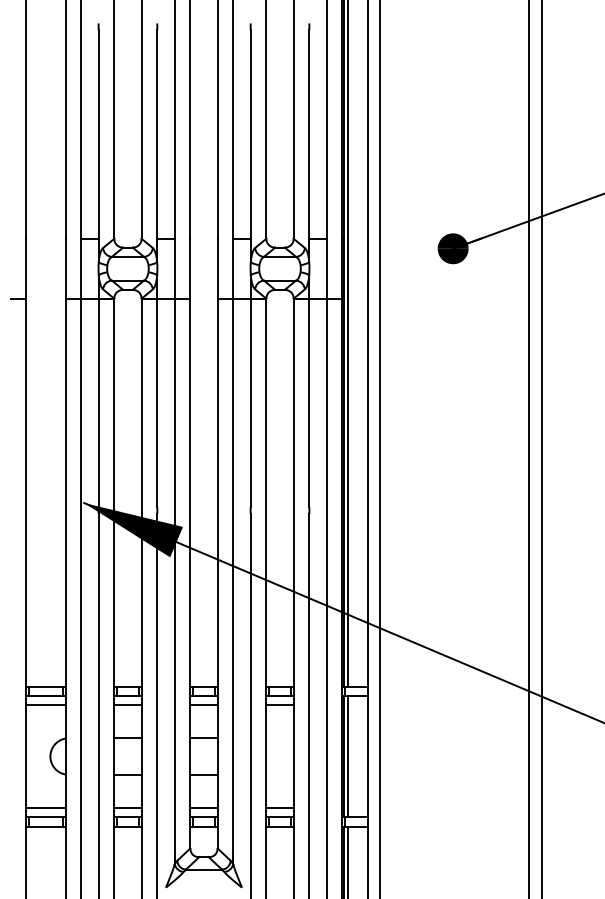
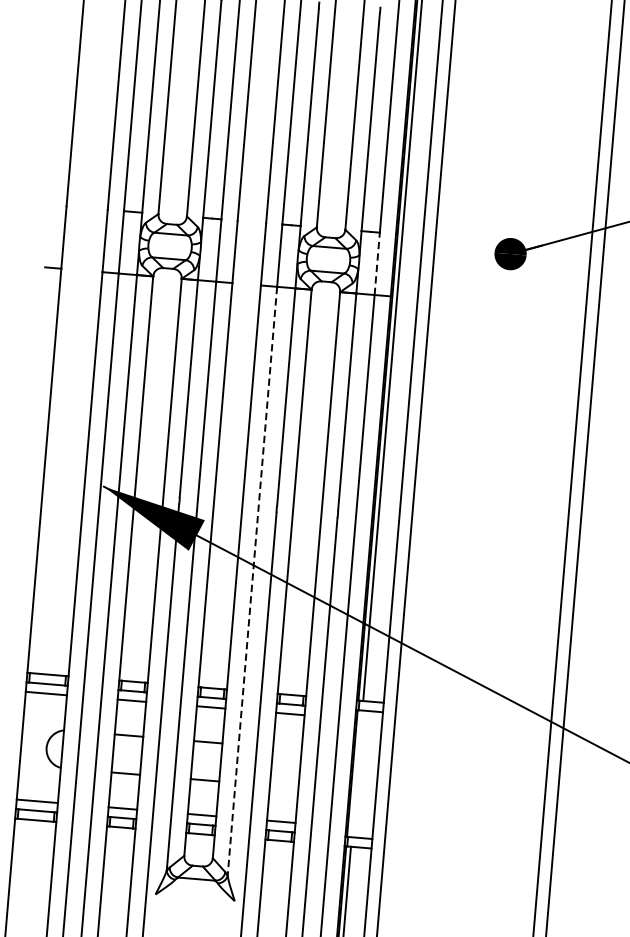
line: (326, 268) -> (376, 263), solid -> dashed
line: (233, 581) -> (252, 581), solid -> dashed
line: (348, 756) -> (357, 773), removed

